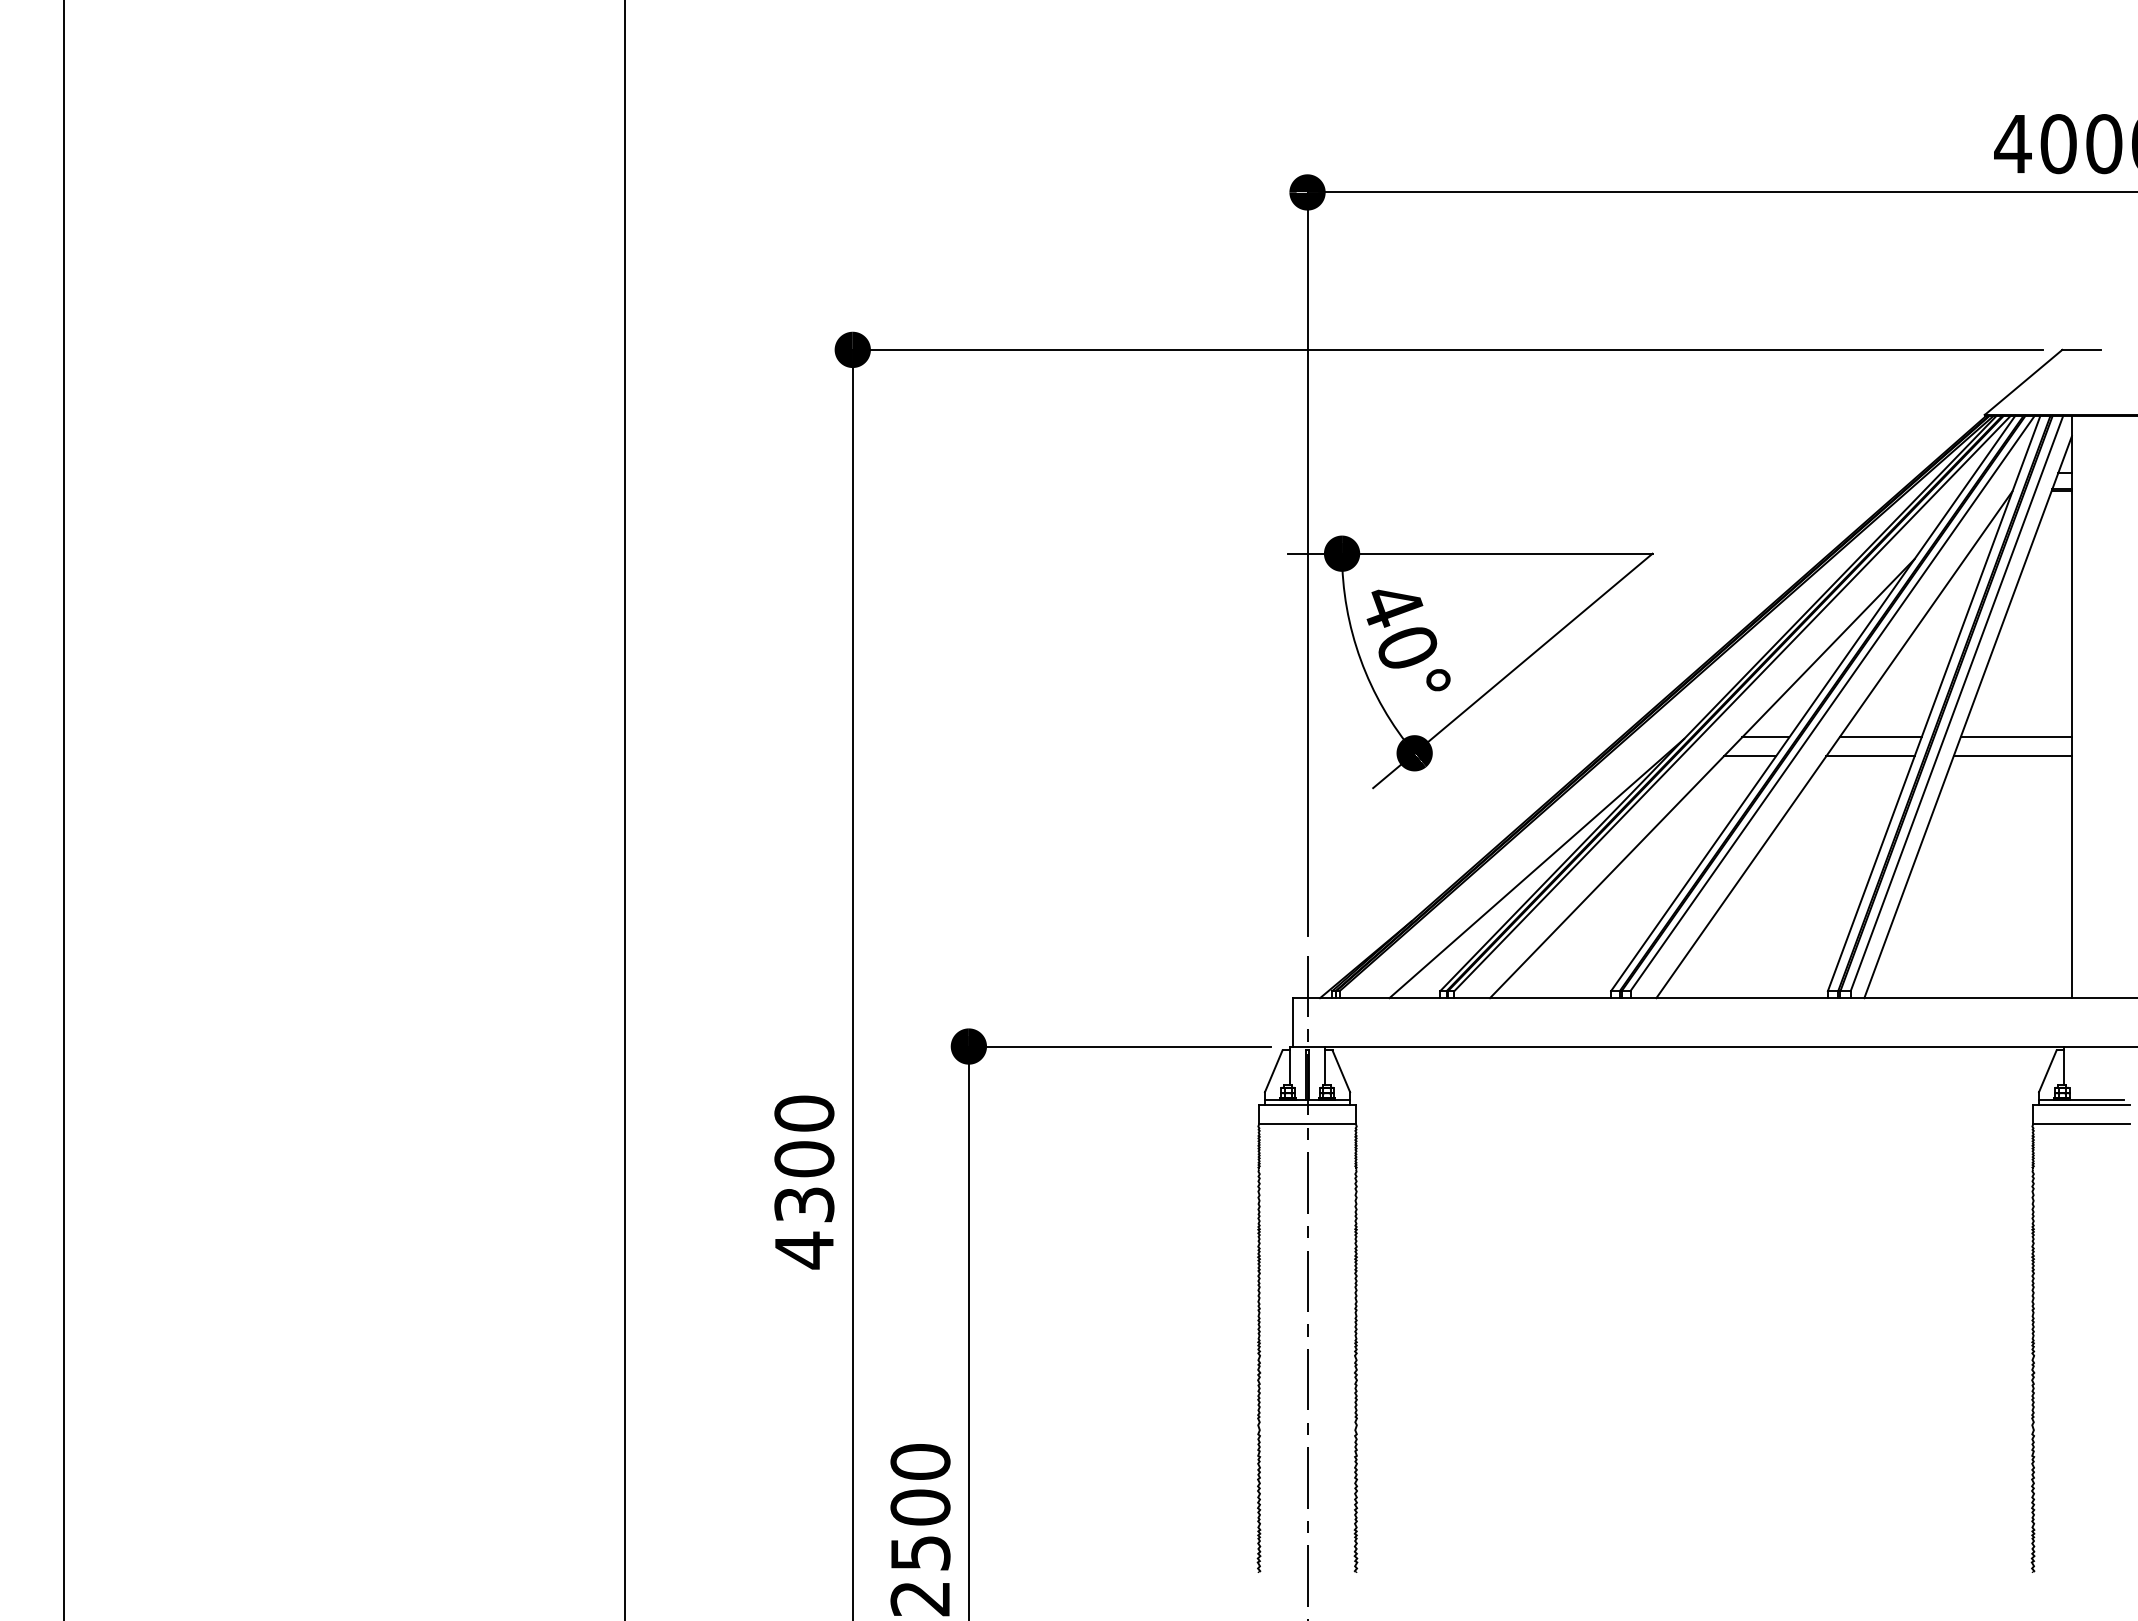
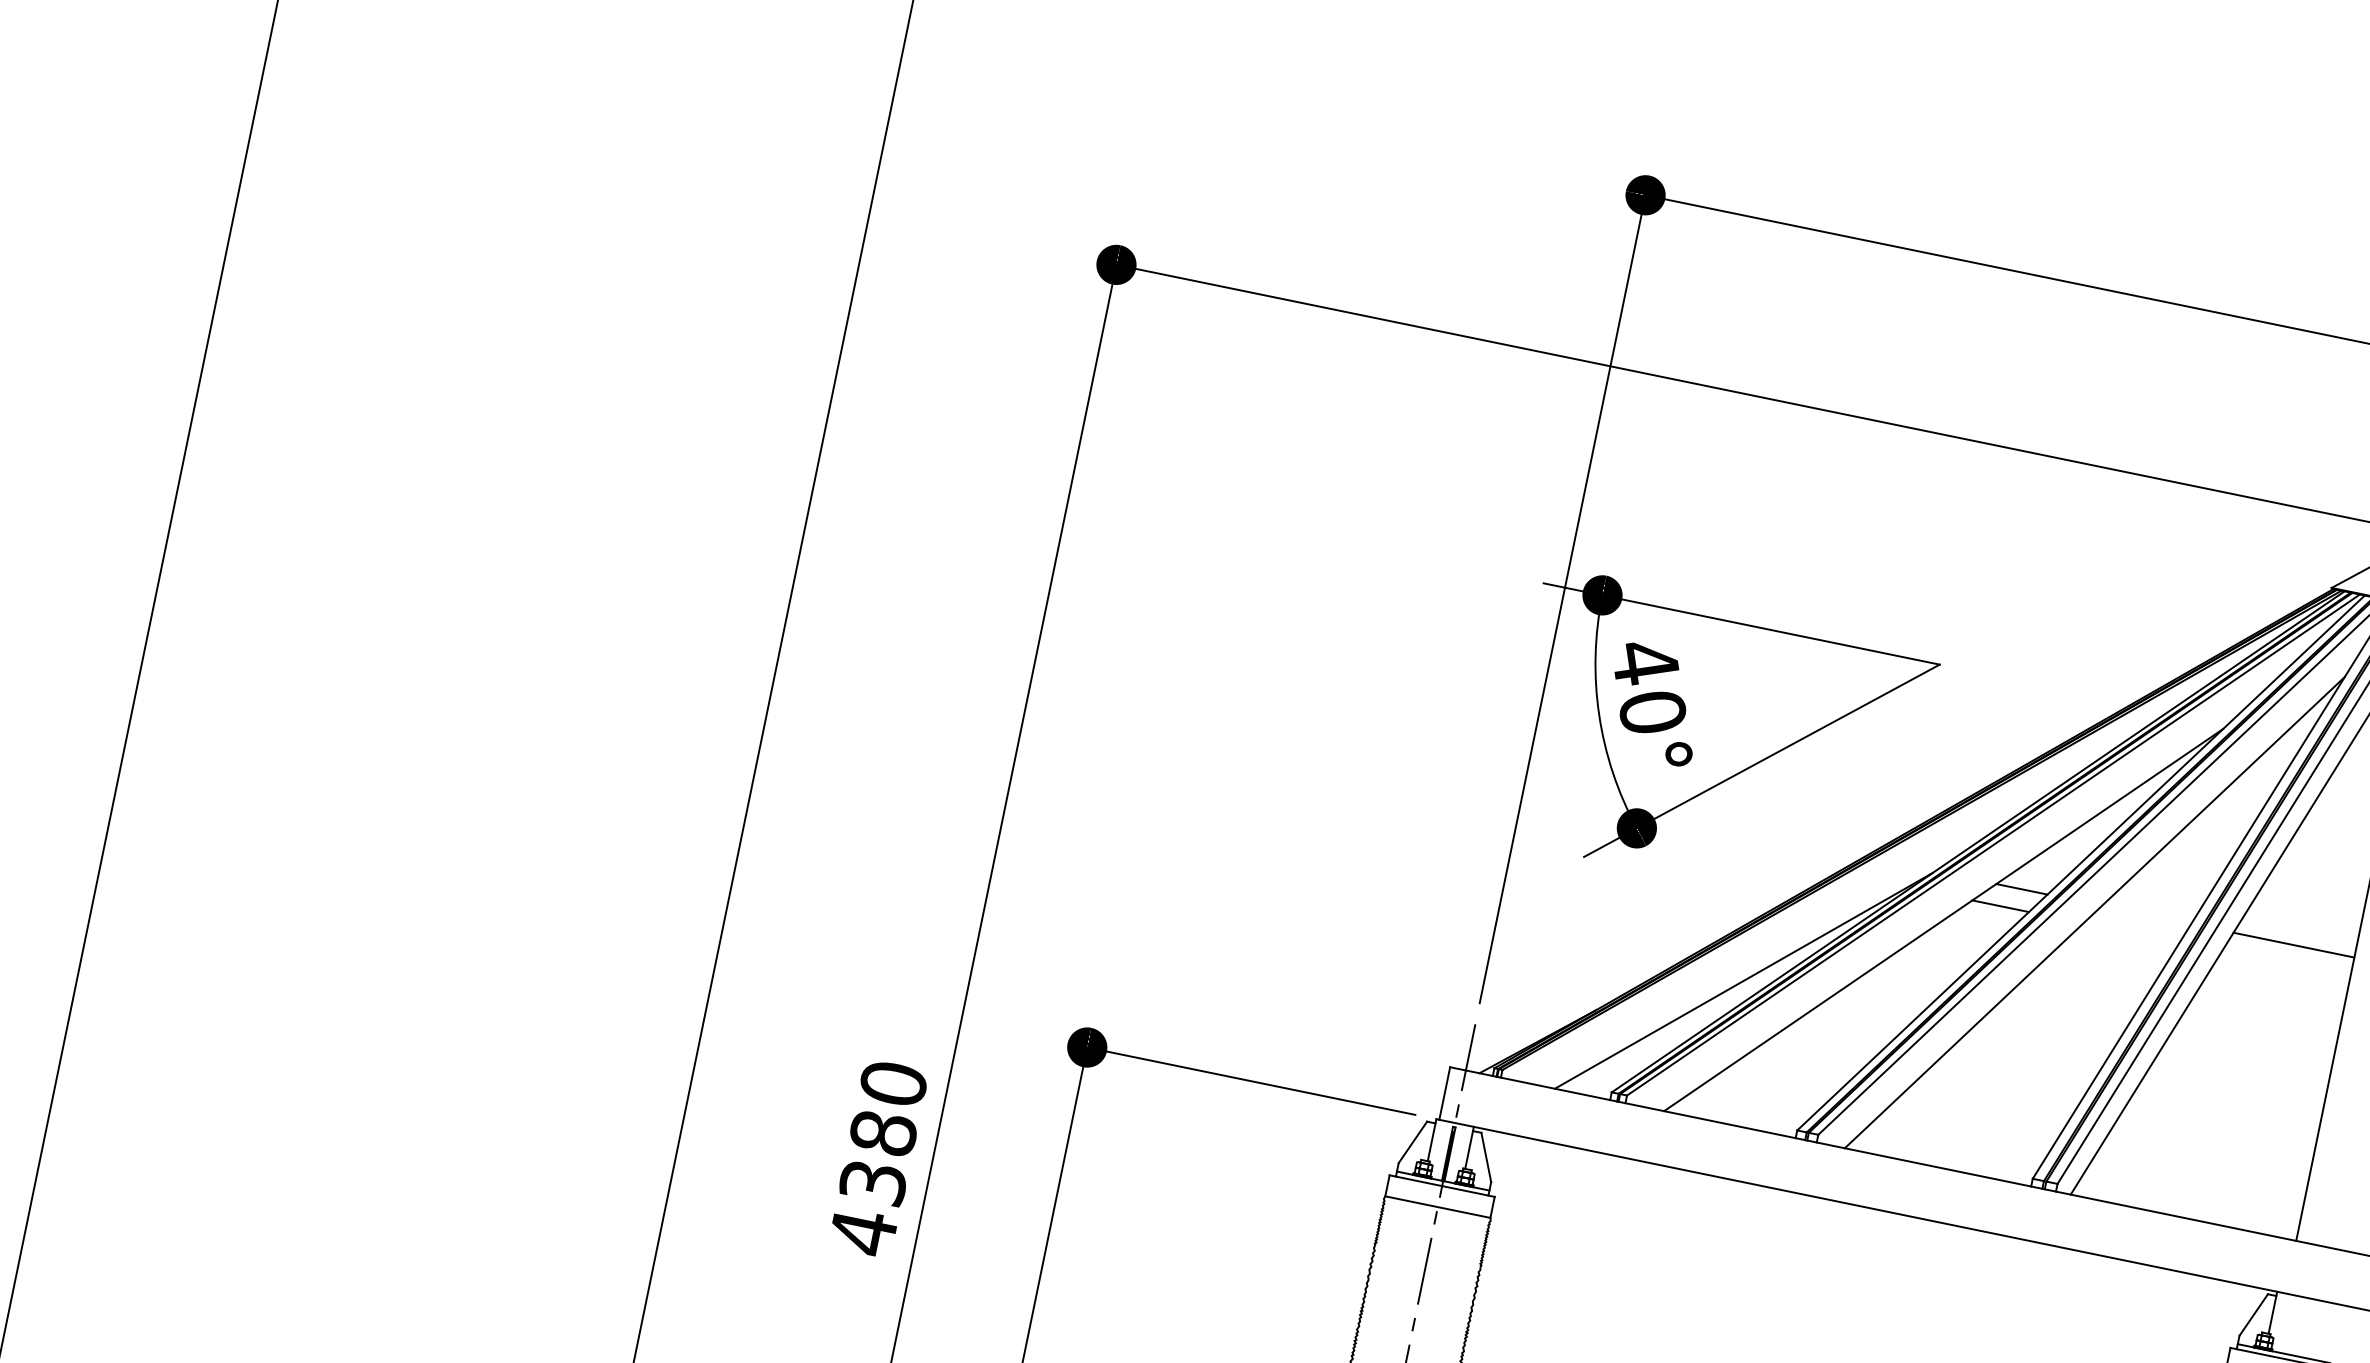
line: (1880, 737) -> (2146, 915), removed
line: (1870, 756) -> (2131, 933), removed
line: (2012, 756) -> (2285, 965), removed
text: (804, 1159) -> (883, 1133), 4300 -> 4380

